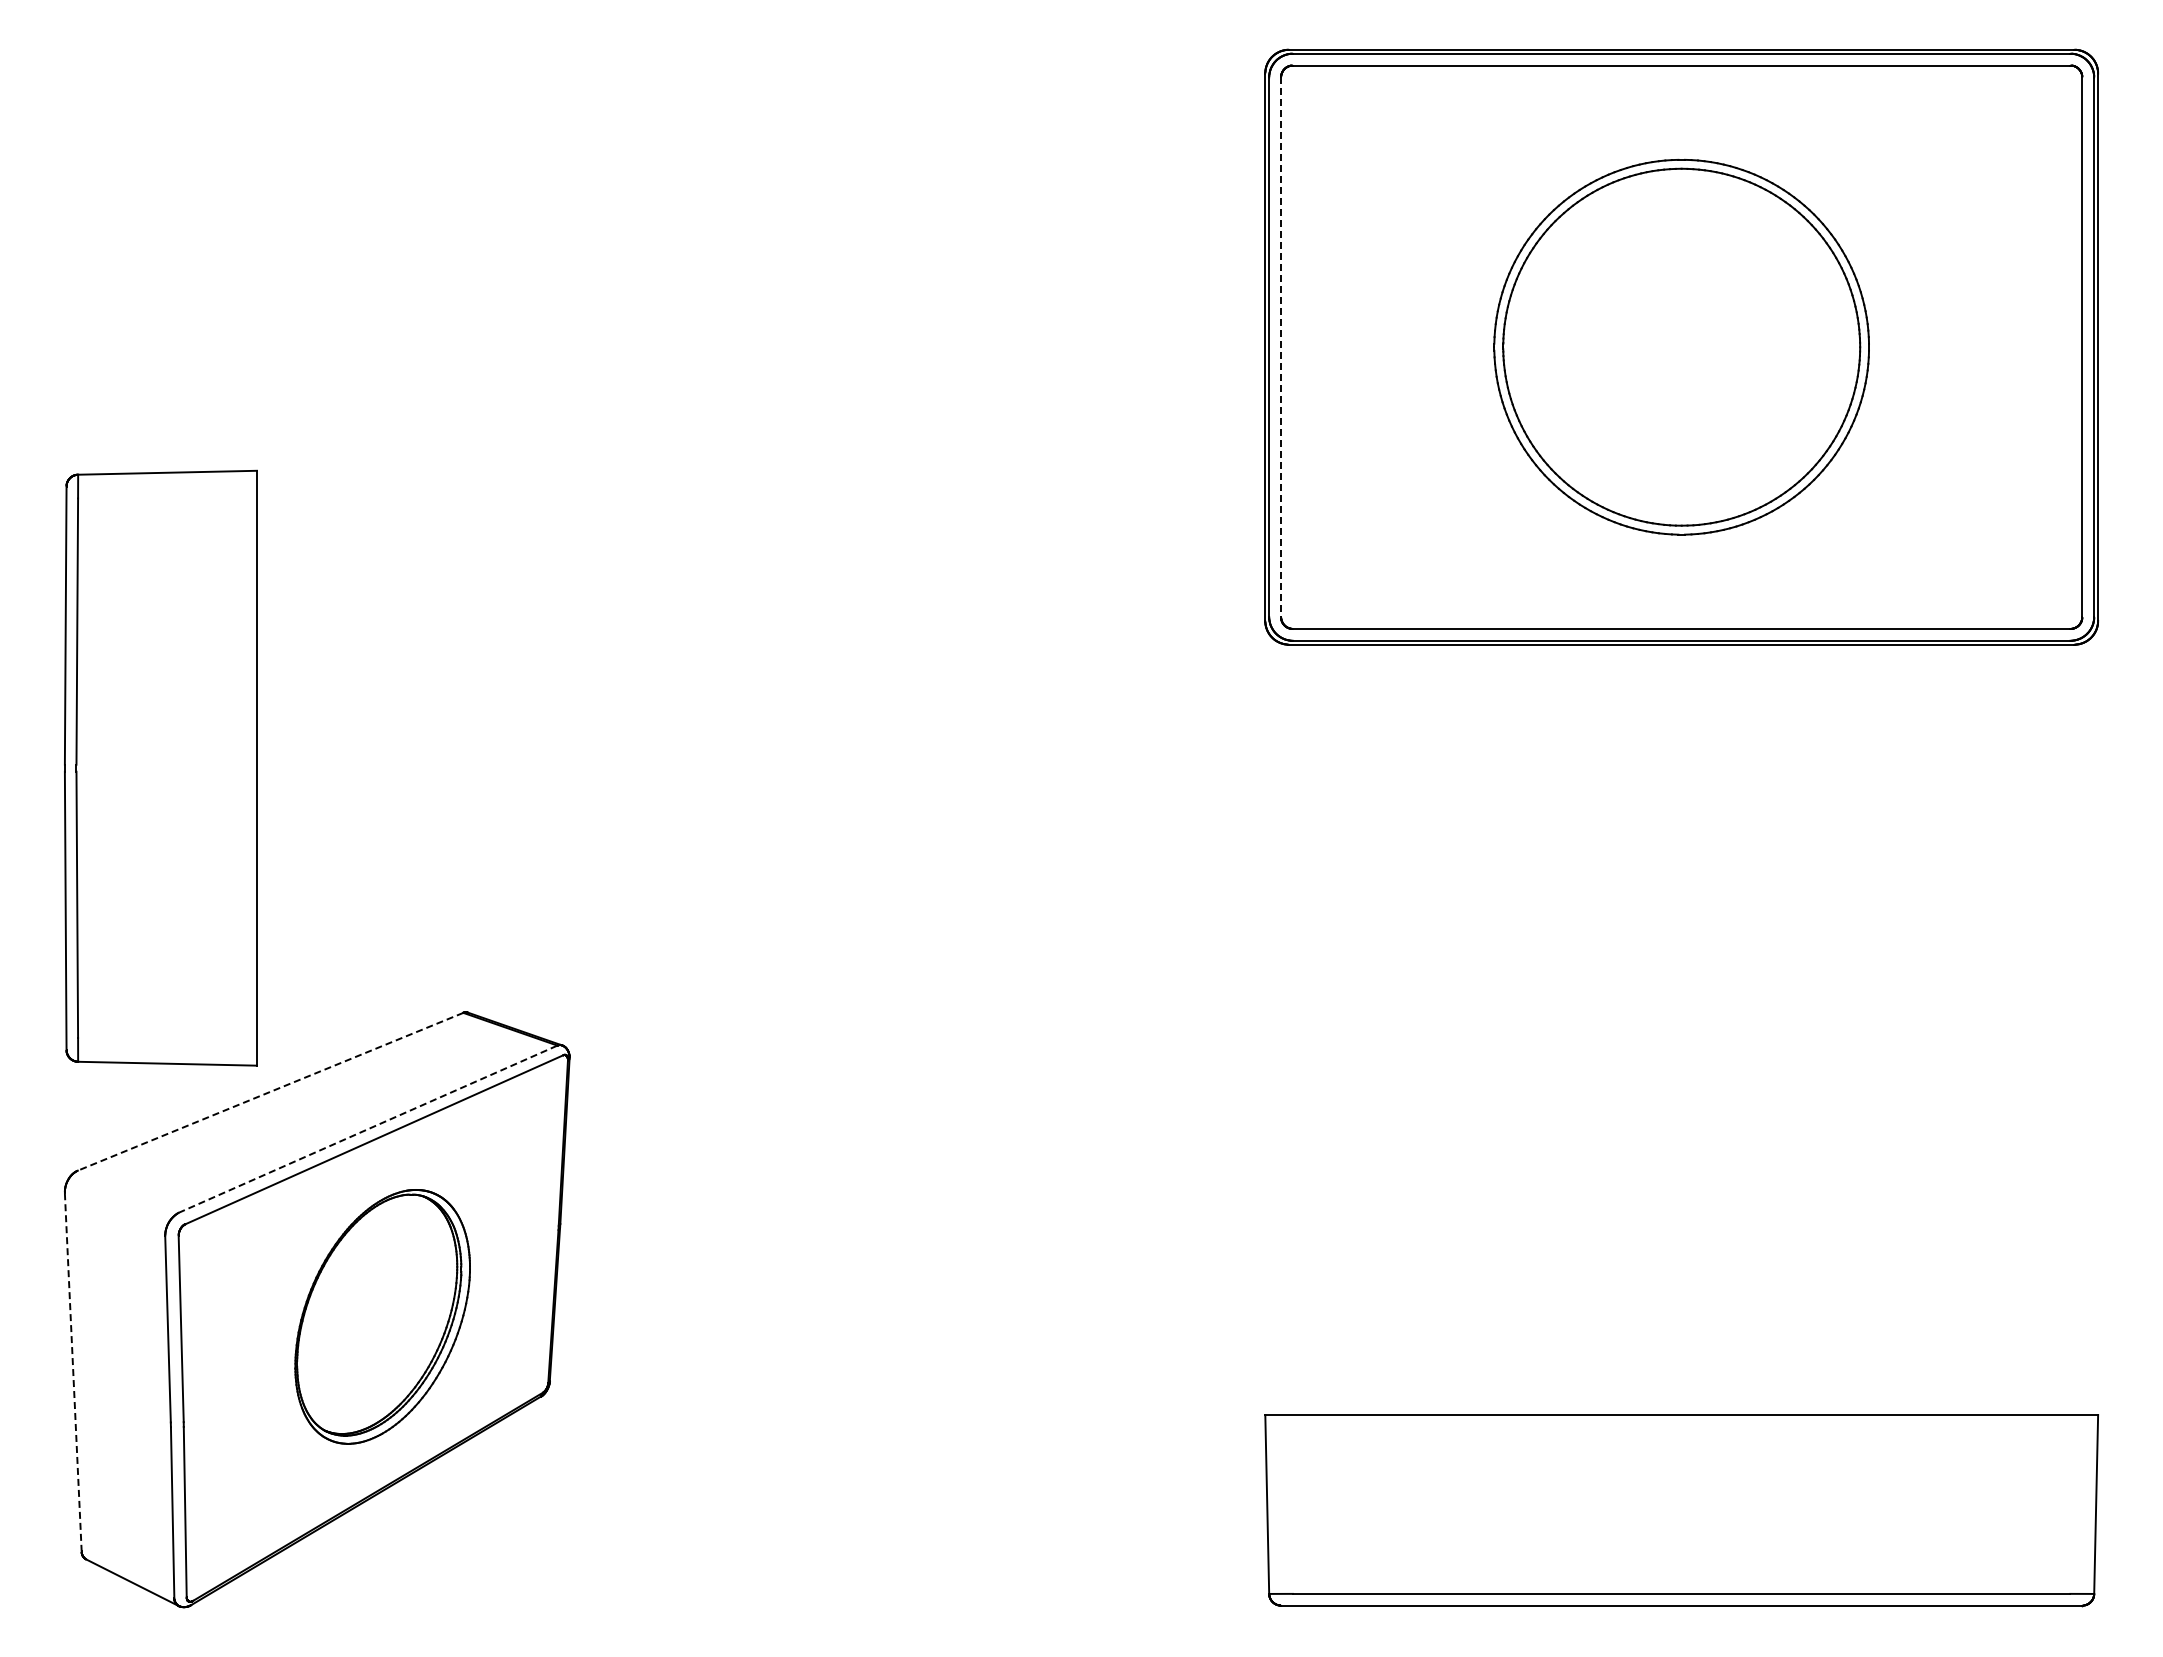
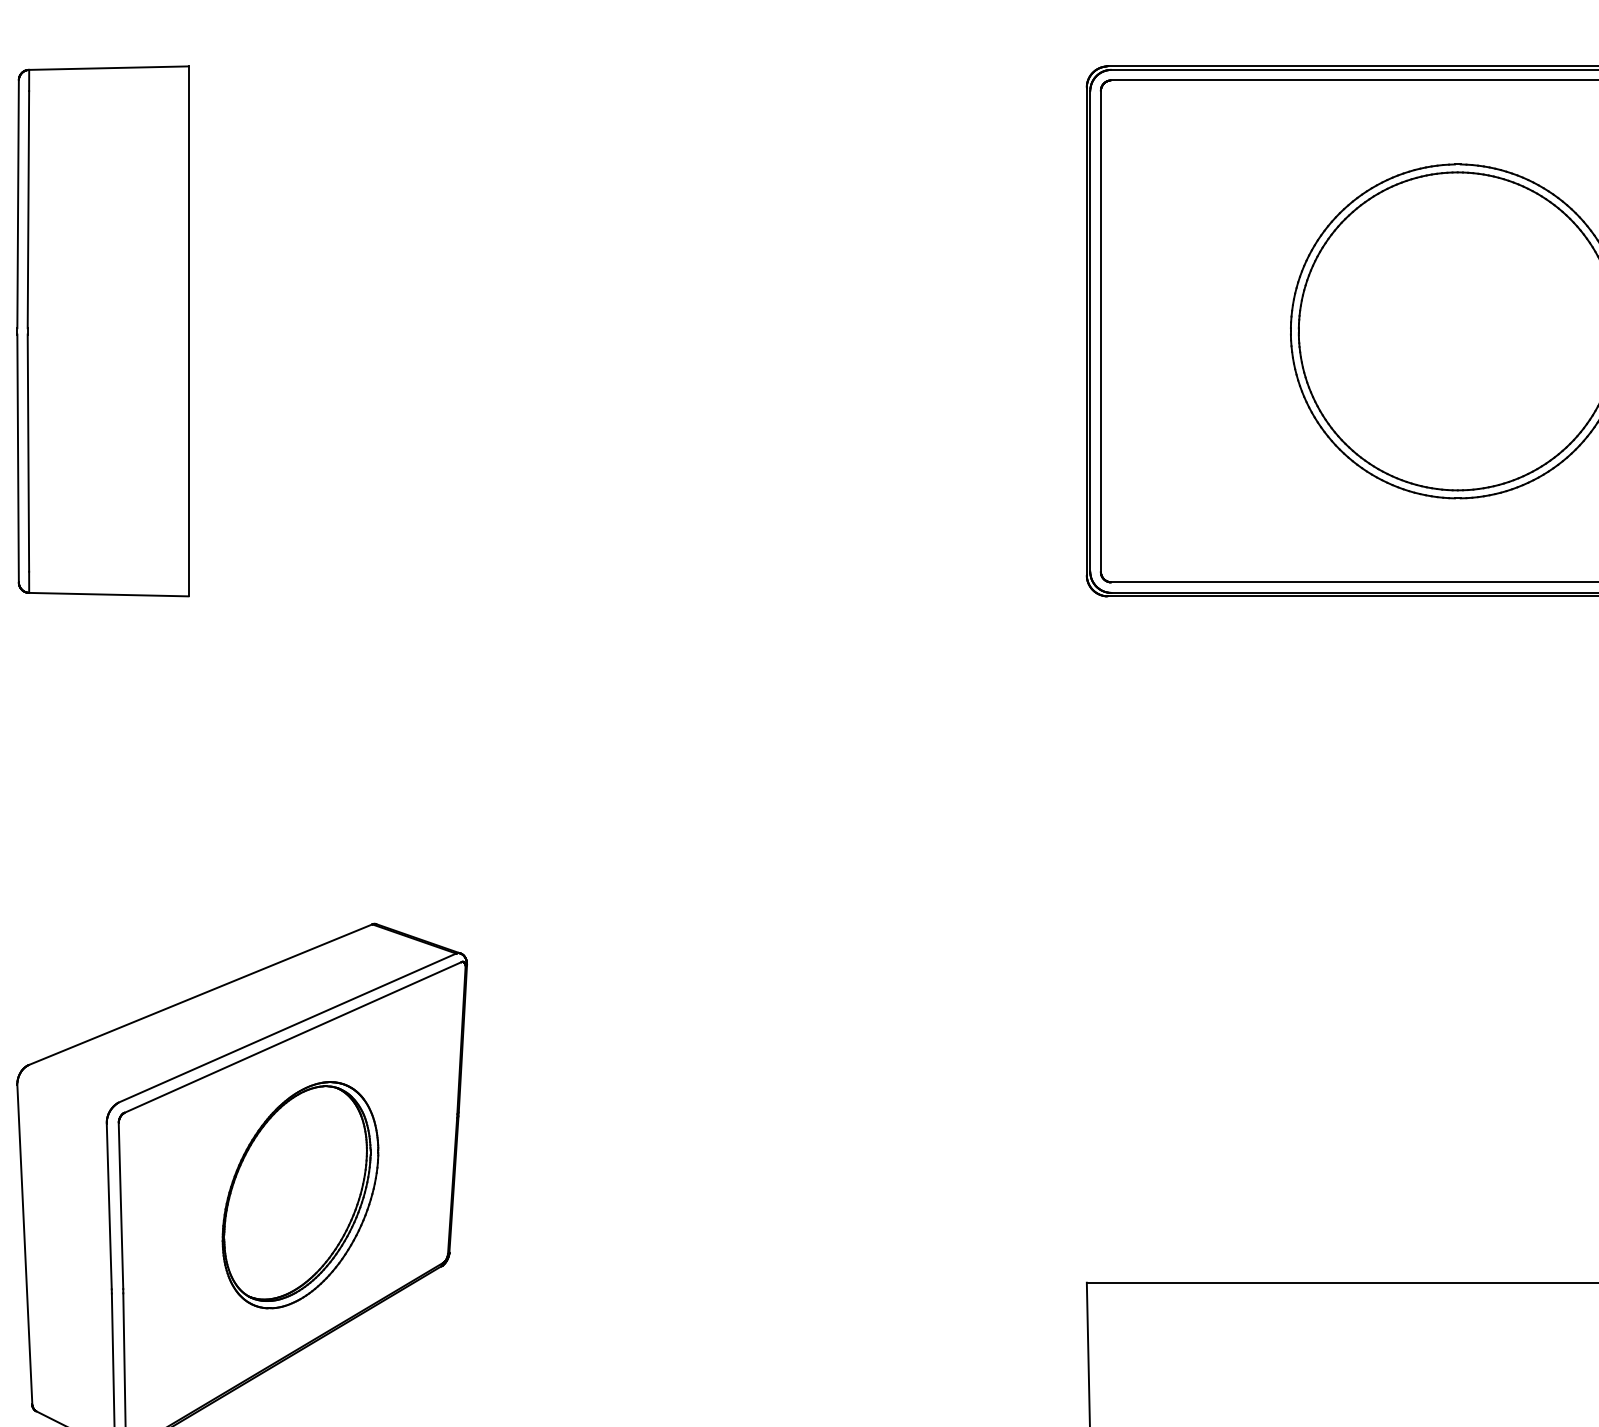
line: (1281, 347) -> (1101, 331), dashed -> solid
part: (160, 767) -> (102, 330), moved
line: (270, 1091) -> (200, 994), dashed -> solid
line: (368, 1129) -> (287, 1028), dashed -> solid
line: (73, 1372) -> (25, 1244), dashed -> solid

